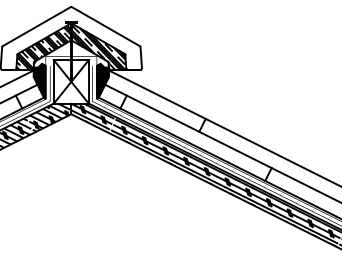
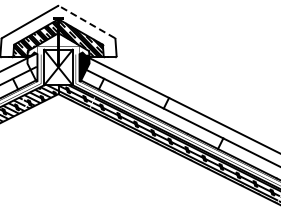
line: (105, 25) -> (86, 21), solid -> dashed
fill: (39, 80) -> (32, 66), removed

